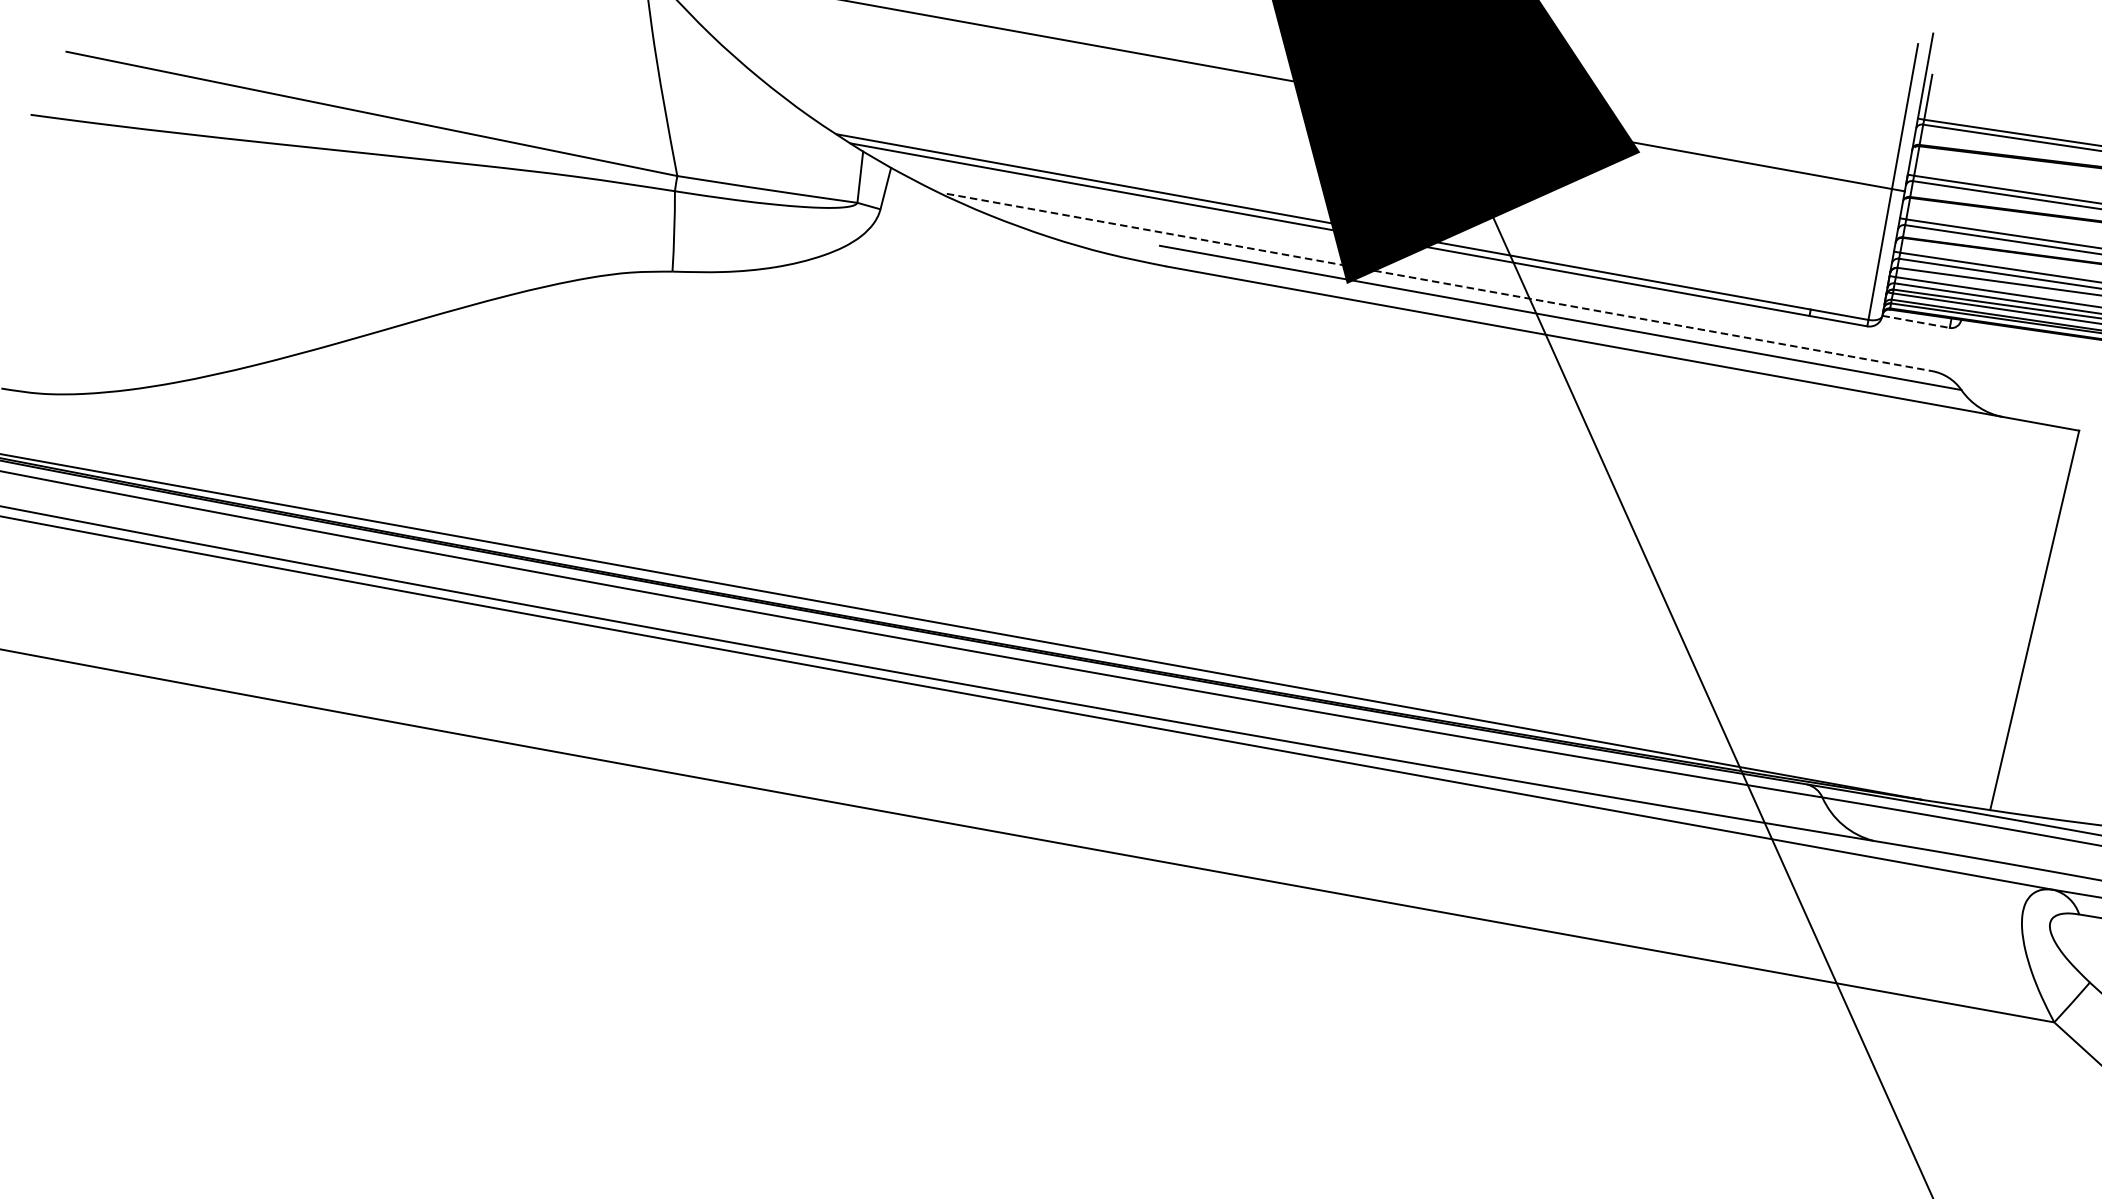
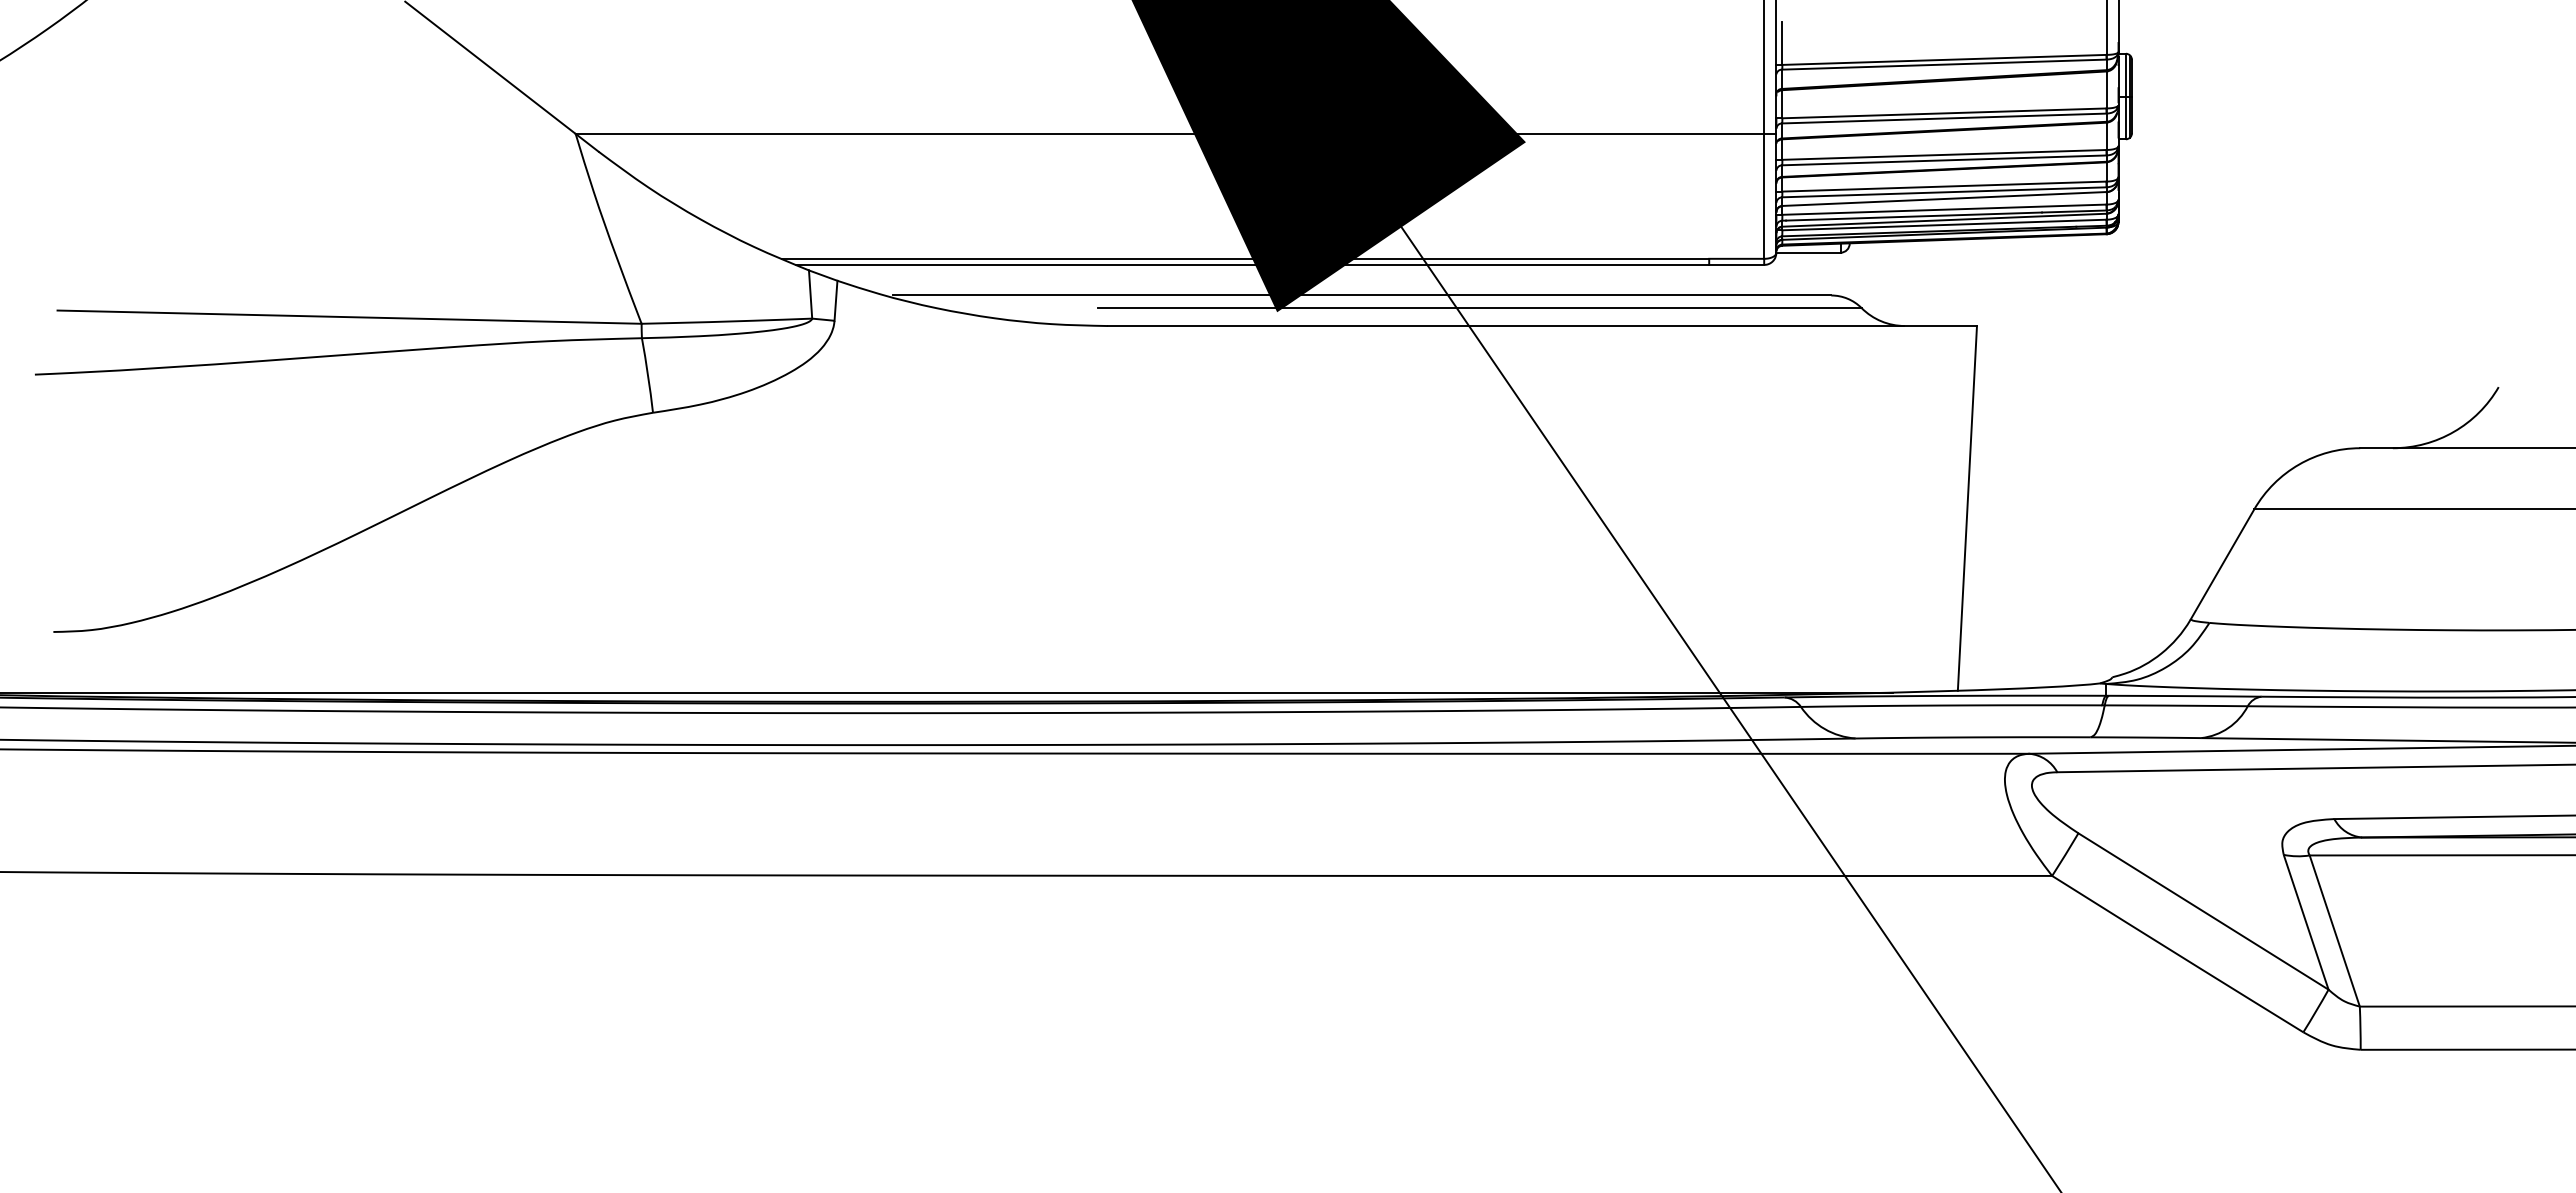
line: (1439, 282) -> (1362, 295), dashed -> solid
line: (1916, 321) -> (1808, 252), dashed -> solid

